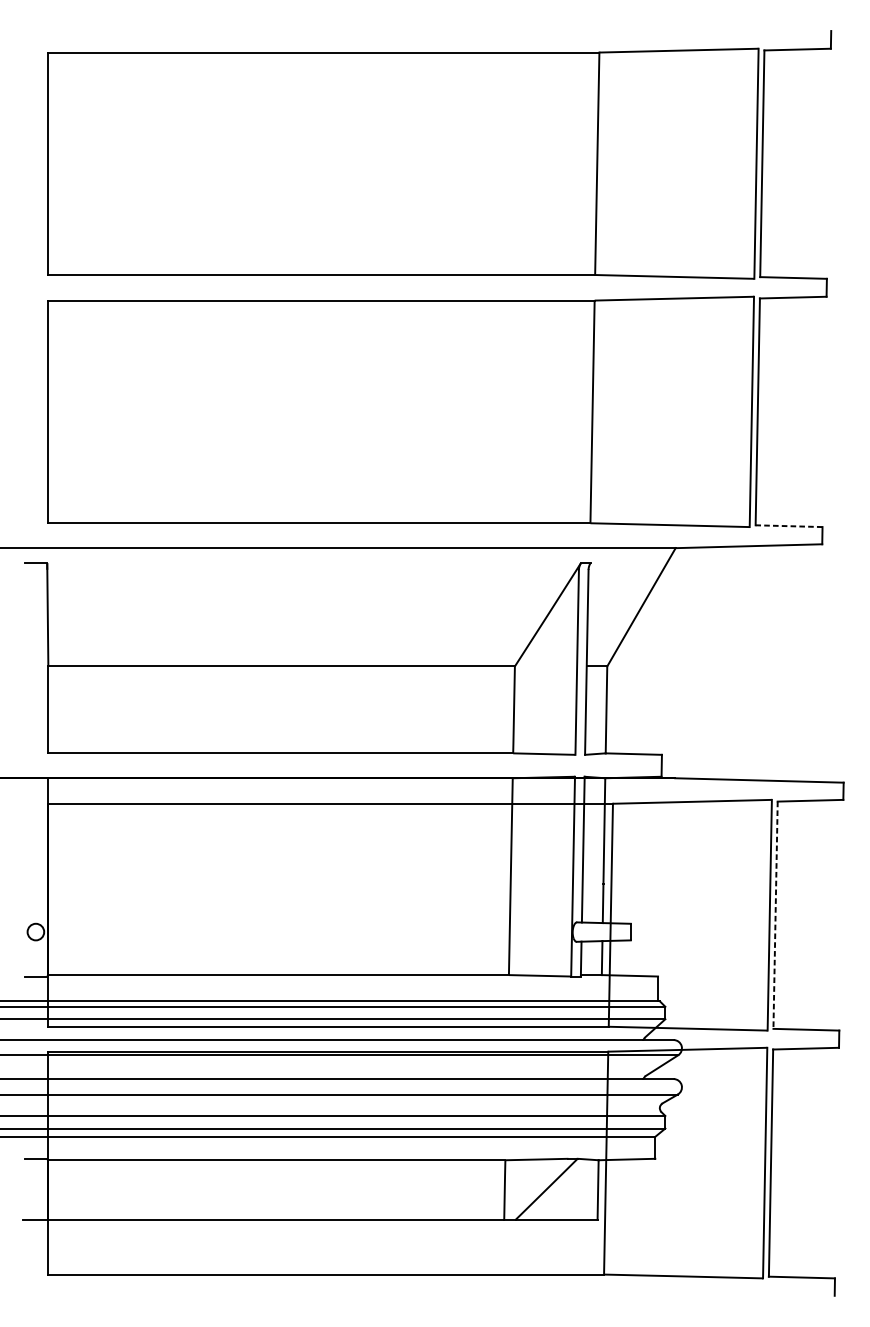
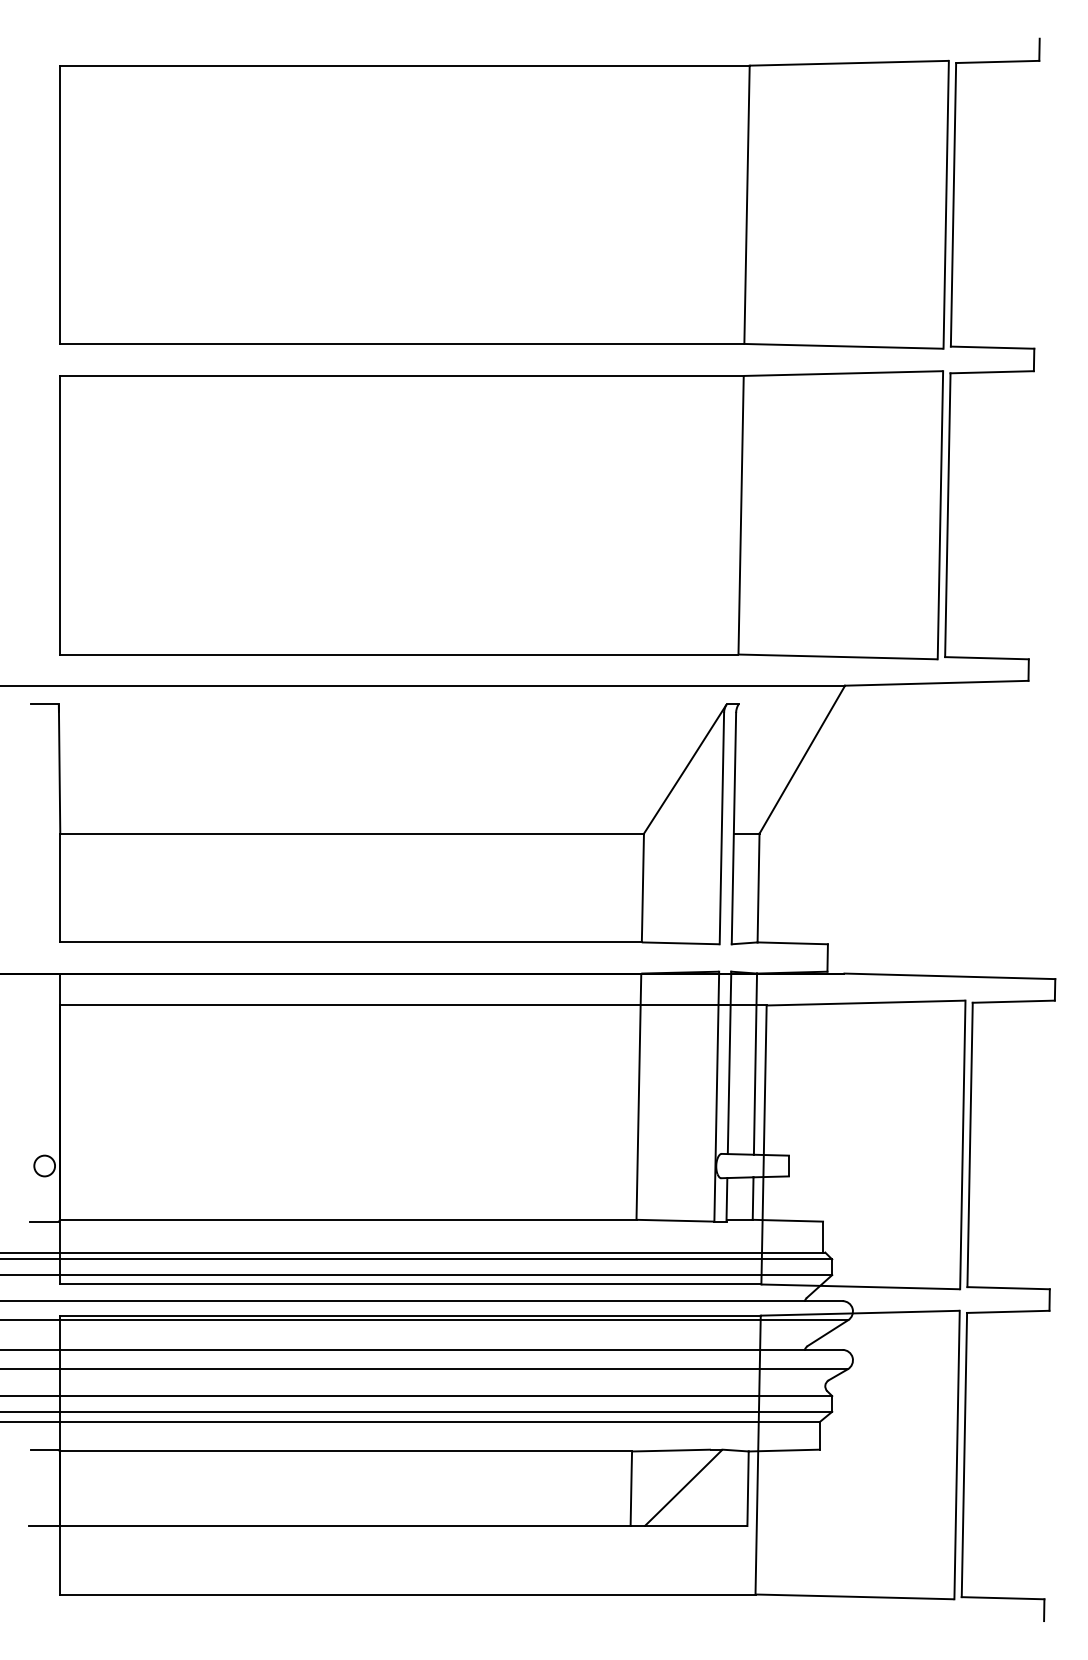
line: (788, 526) -> (986, 658), dashed -> solid
line: (775, 915) -> (970, 1145), dashed -> solid

